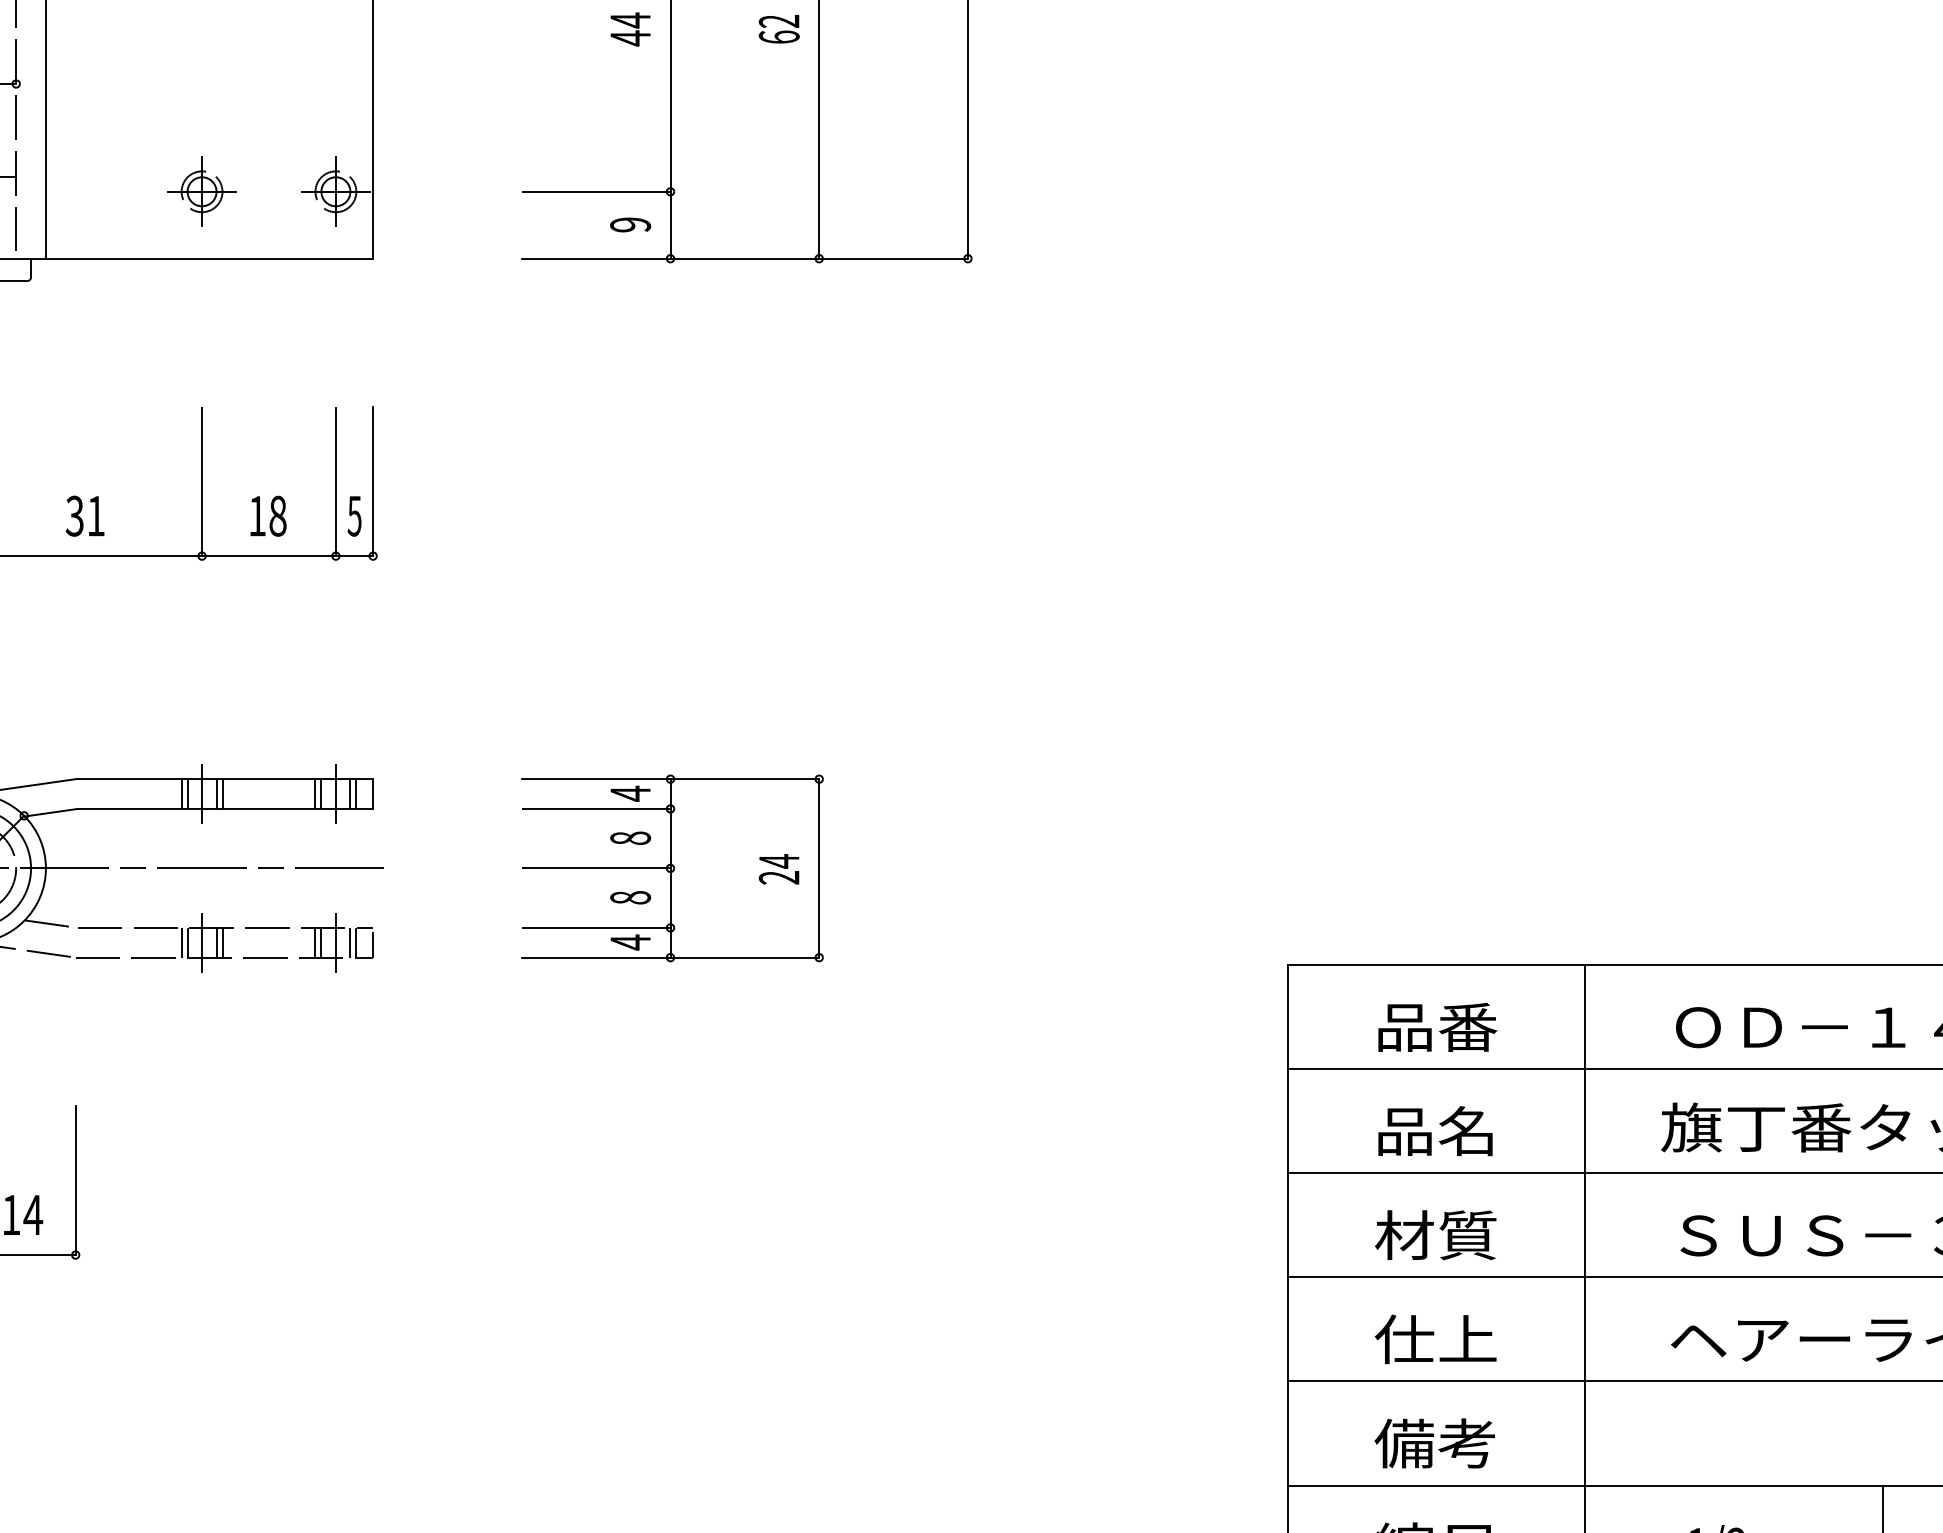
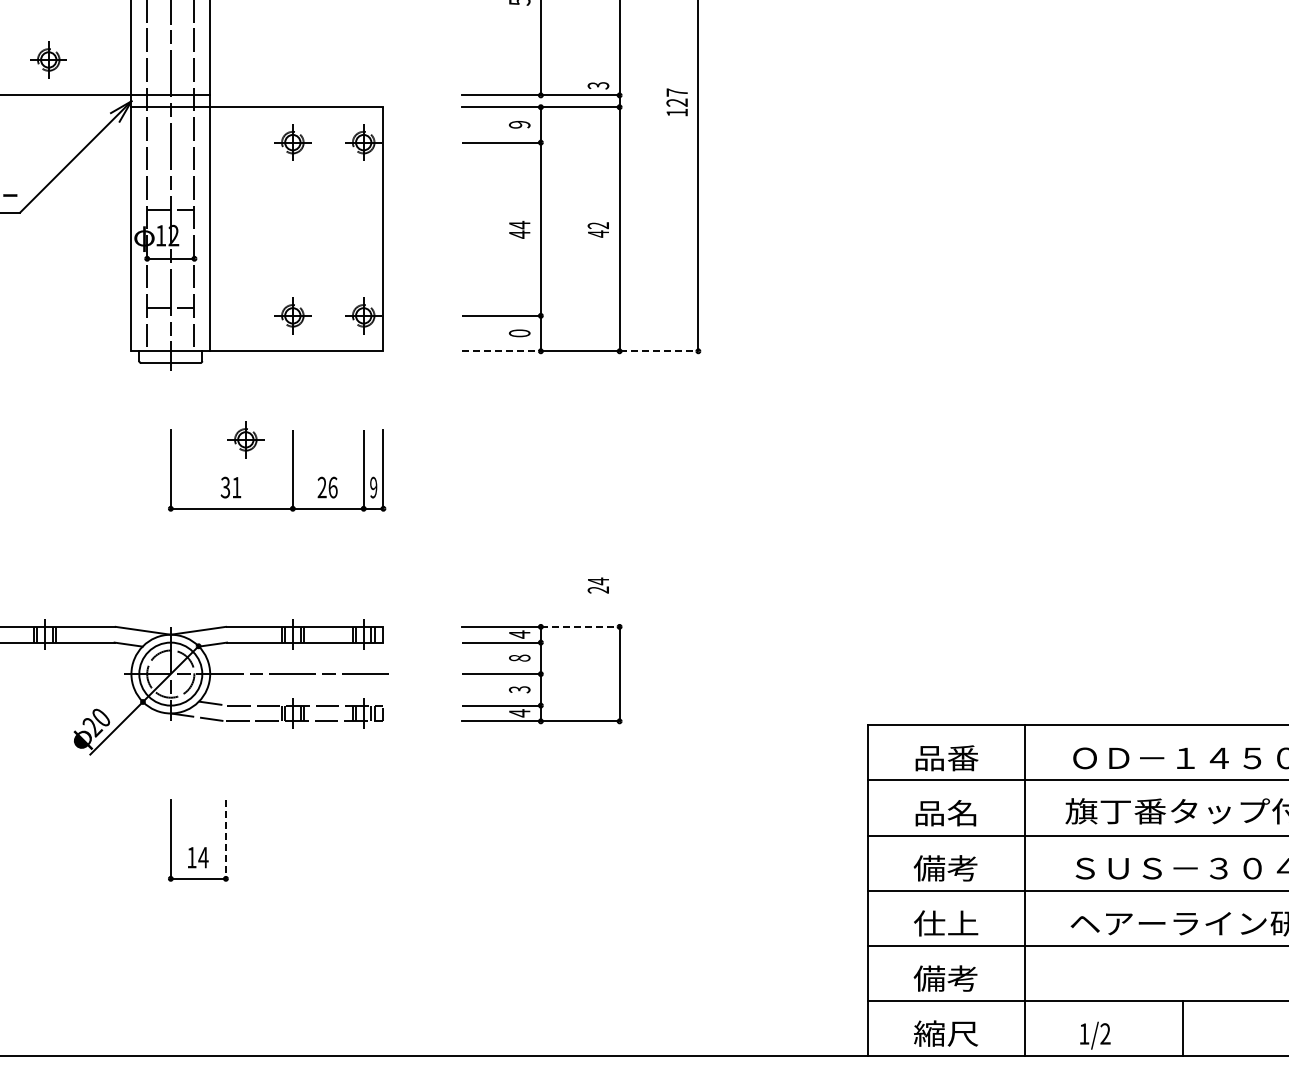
text: (779, 36) -> (598, 233), 62 -> 42
text: (630, 225) -> (519, 333), 9 -> 0
line: (598, 259) -> (502, 351), solid -> dashed
line: (894, 259) -> (659, 351), solid -> dashed
part: (112, 425) -> (245, 439), added
text: (267, 515) -> (327, 487), 18 -> 26
text: (354, 515) -> (373, 487), 5 -> 9
line: (745, 778) -> (580, 626), solid -> dashed
text: (777, 869) -> (597, 585), moved
text: (630, 897) -> (519, 689), 8 -> 3
line: (74, 1180) -> (225, 839), solid -> dashed
text: (1434, 1235) -> (945, 868), 材質 -> 備考

